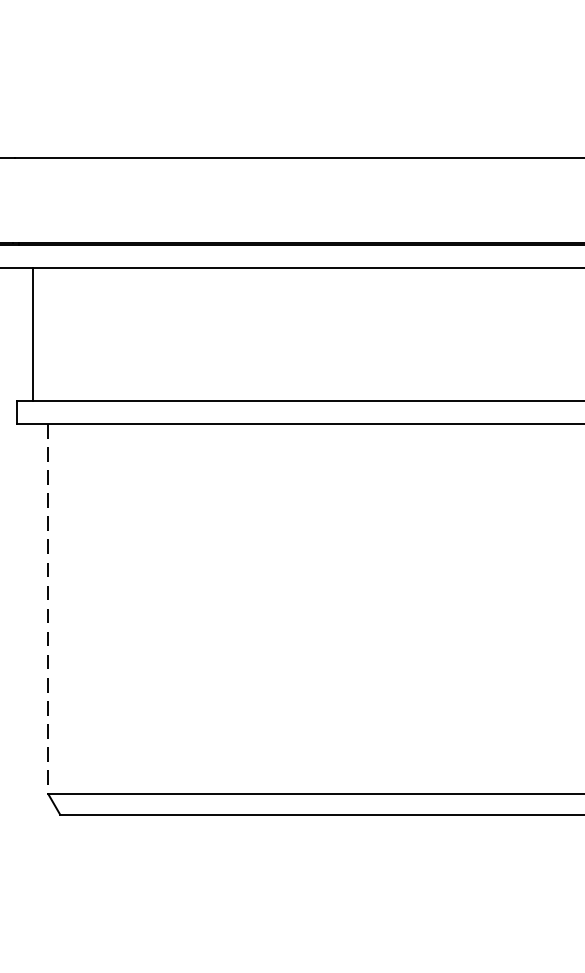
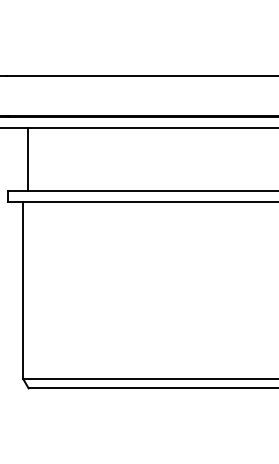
line: (32, 334) -> (27, 159), moved
line: (49, 609) -> (23, 290), dashed -> solid

